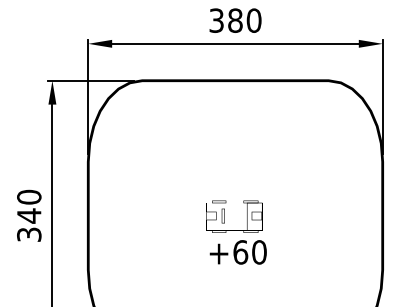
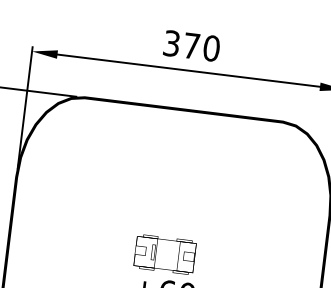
text: (235, 20) -> (191, 45), 380 -> 370

